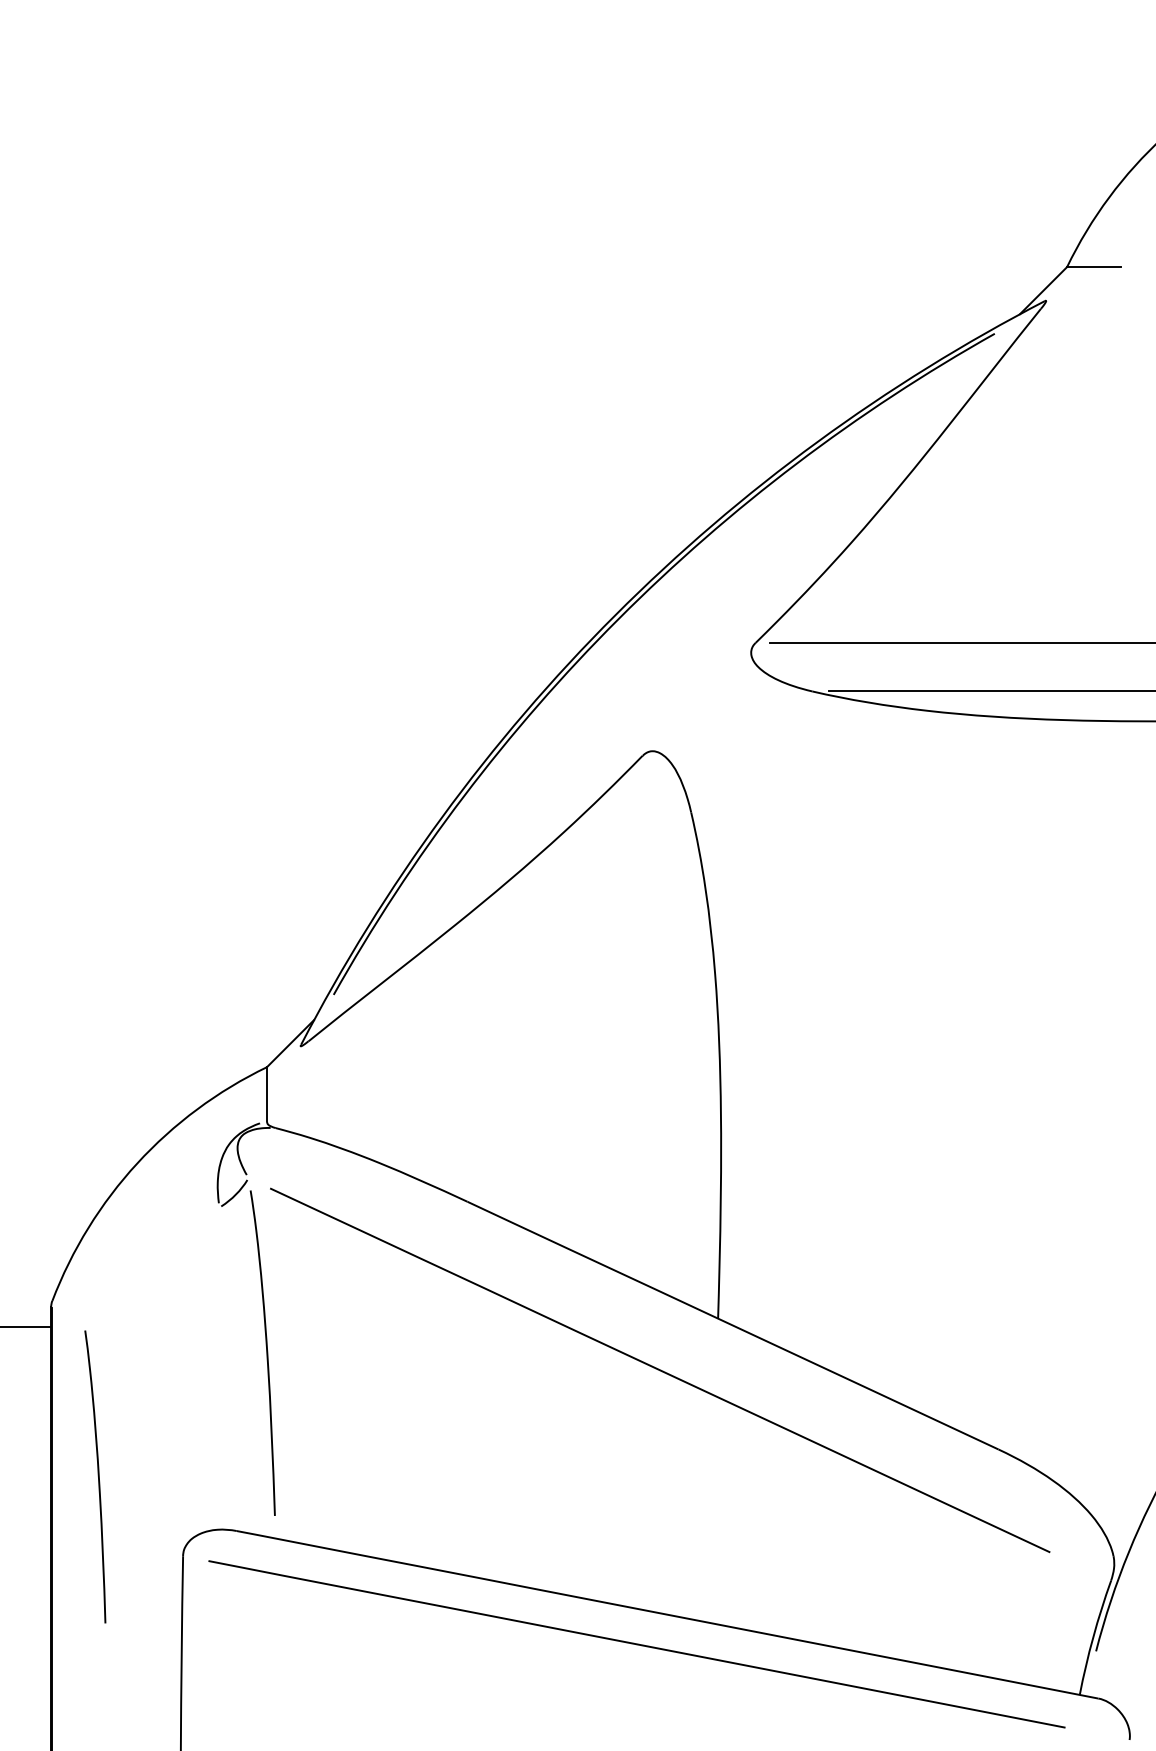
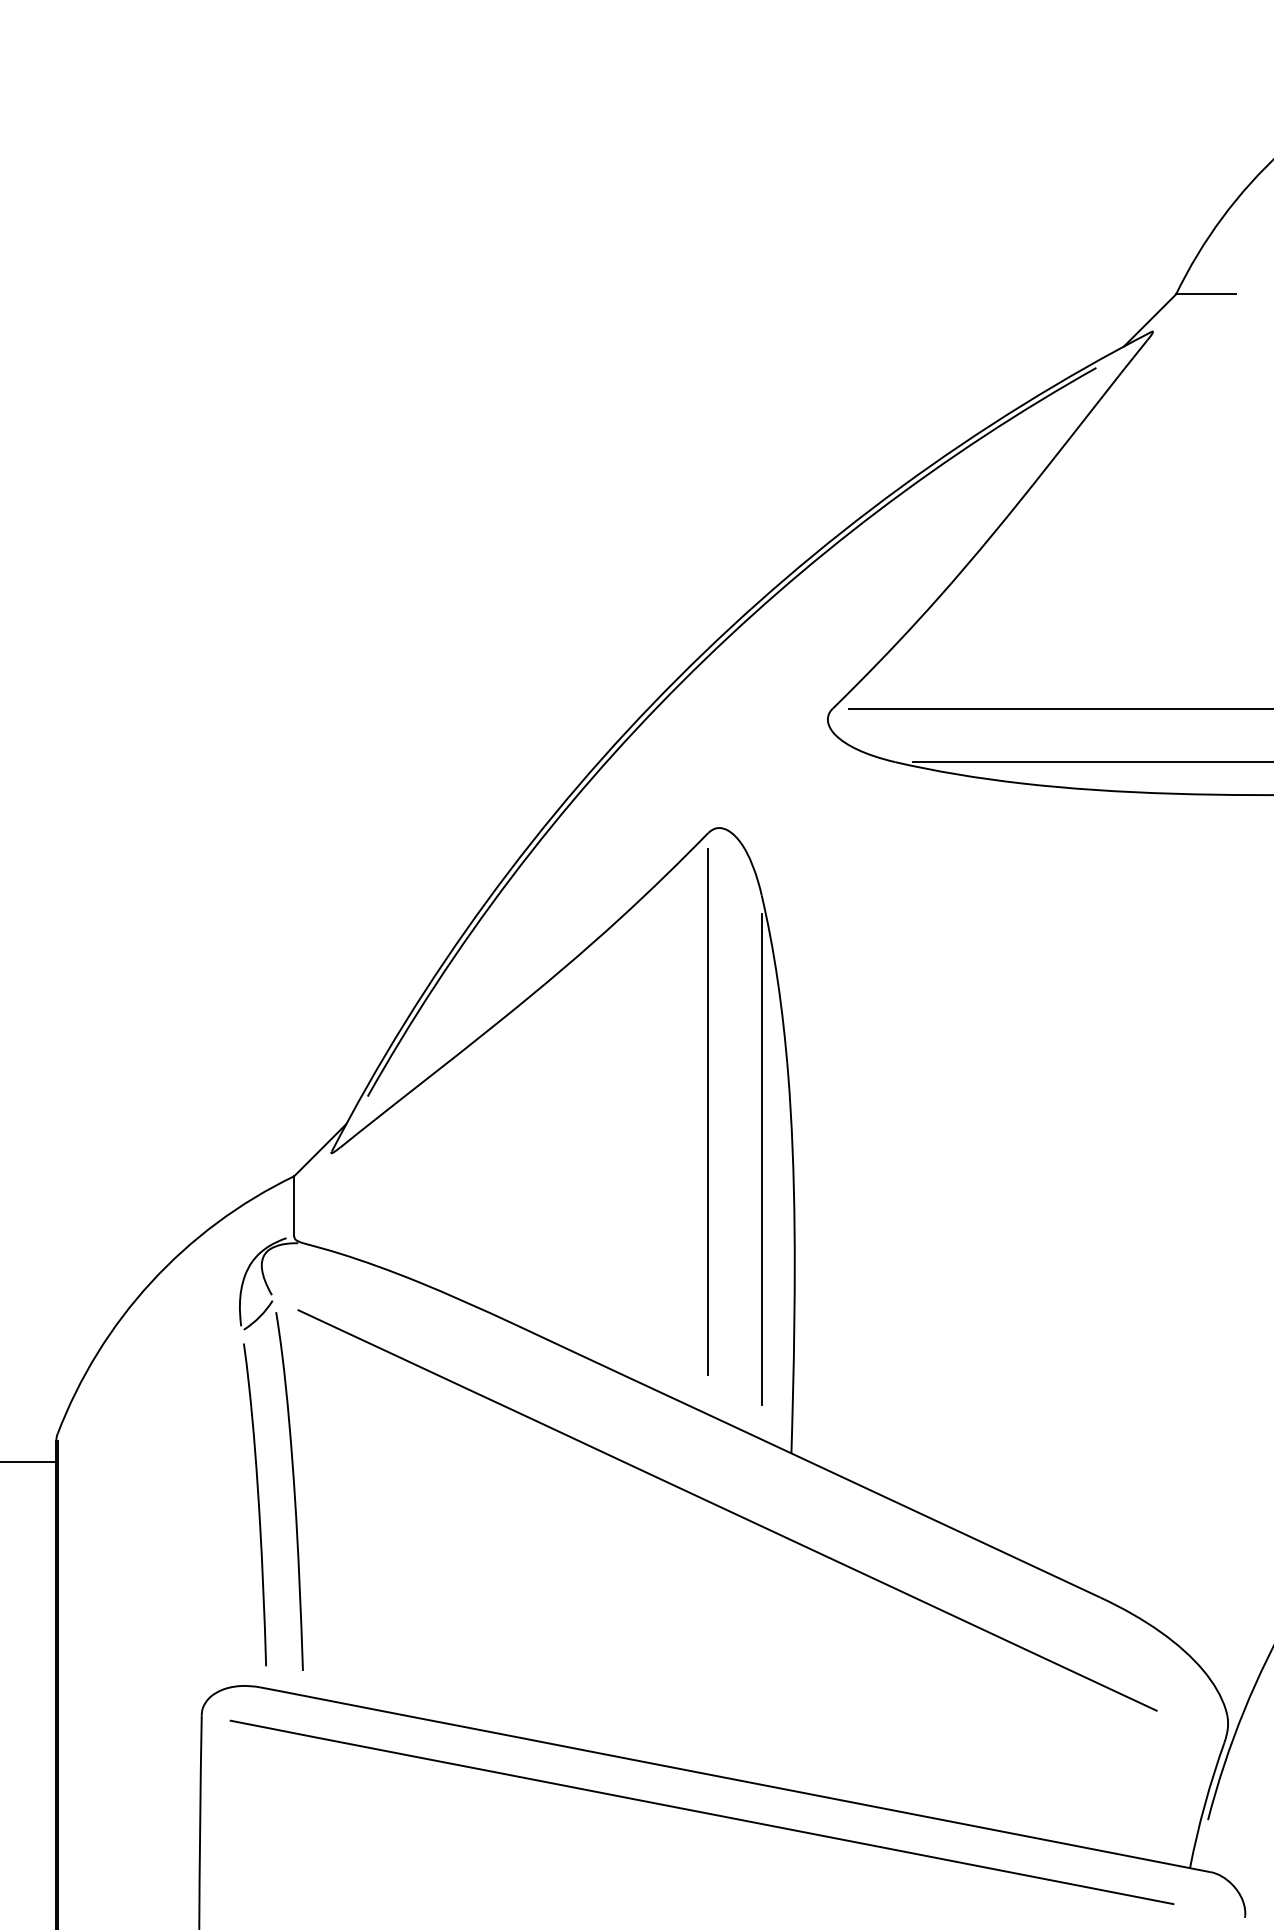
line: (642, 1008) -> (708, 1111), added
line: (690, 1051) -> (761, 1158), added
curve: (97, 1474) -> (257, 1502), moved

